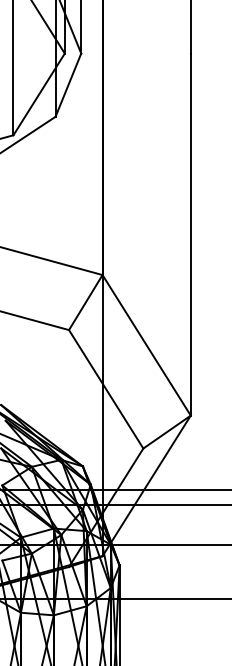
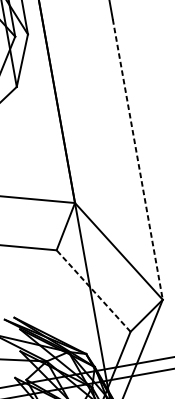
line: (190, 235) -> (137, 160), solid -> dashed
line: (106, 389) -> (93, 291), solid -> dashed

